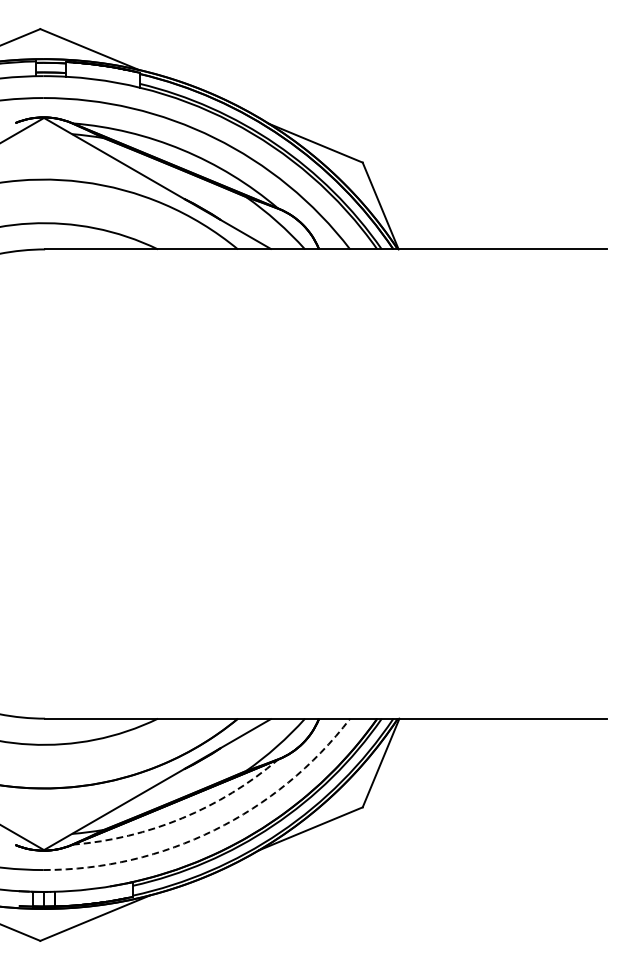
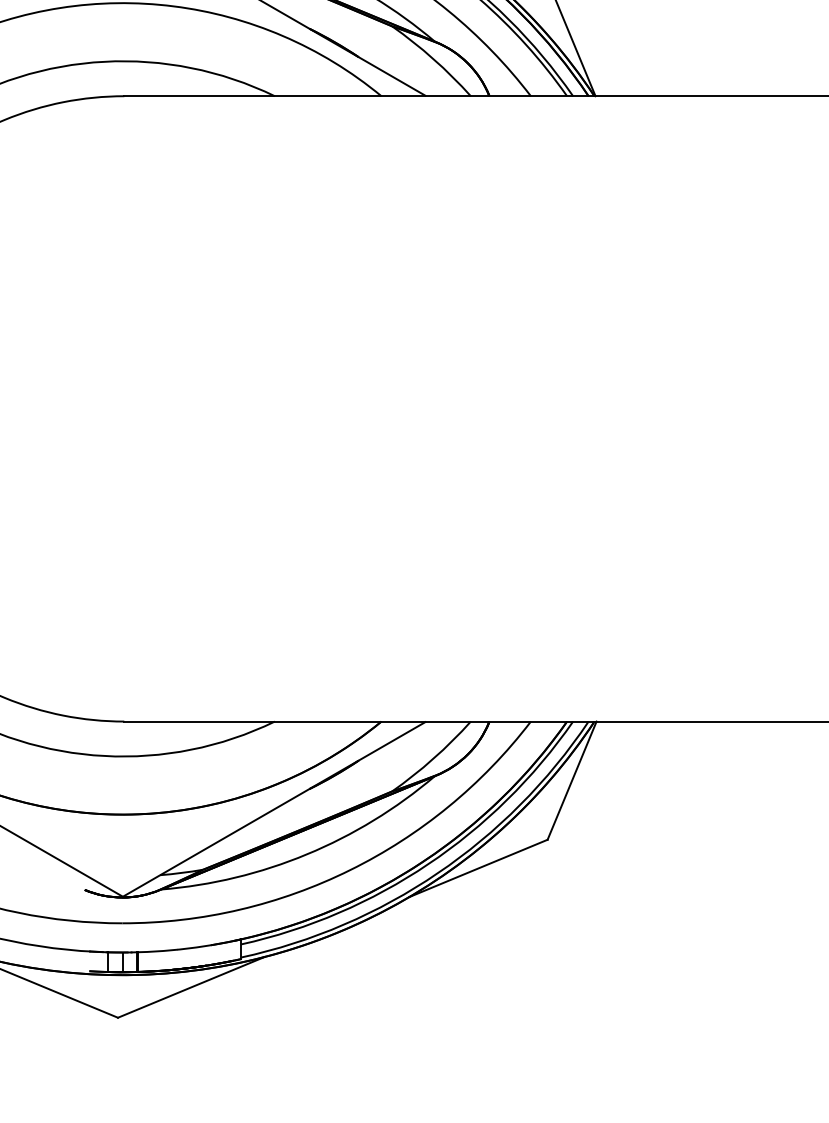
arc: (182, 818) -> (307, 854), dashed -> solid
arc: (214, 830) -> (350, 870), dashed -> solid

